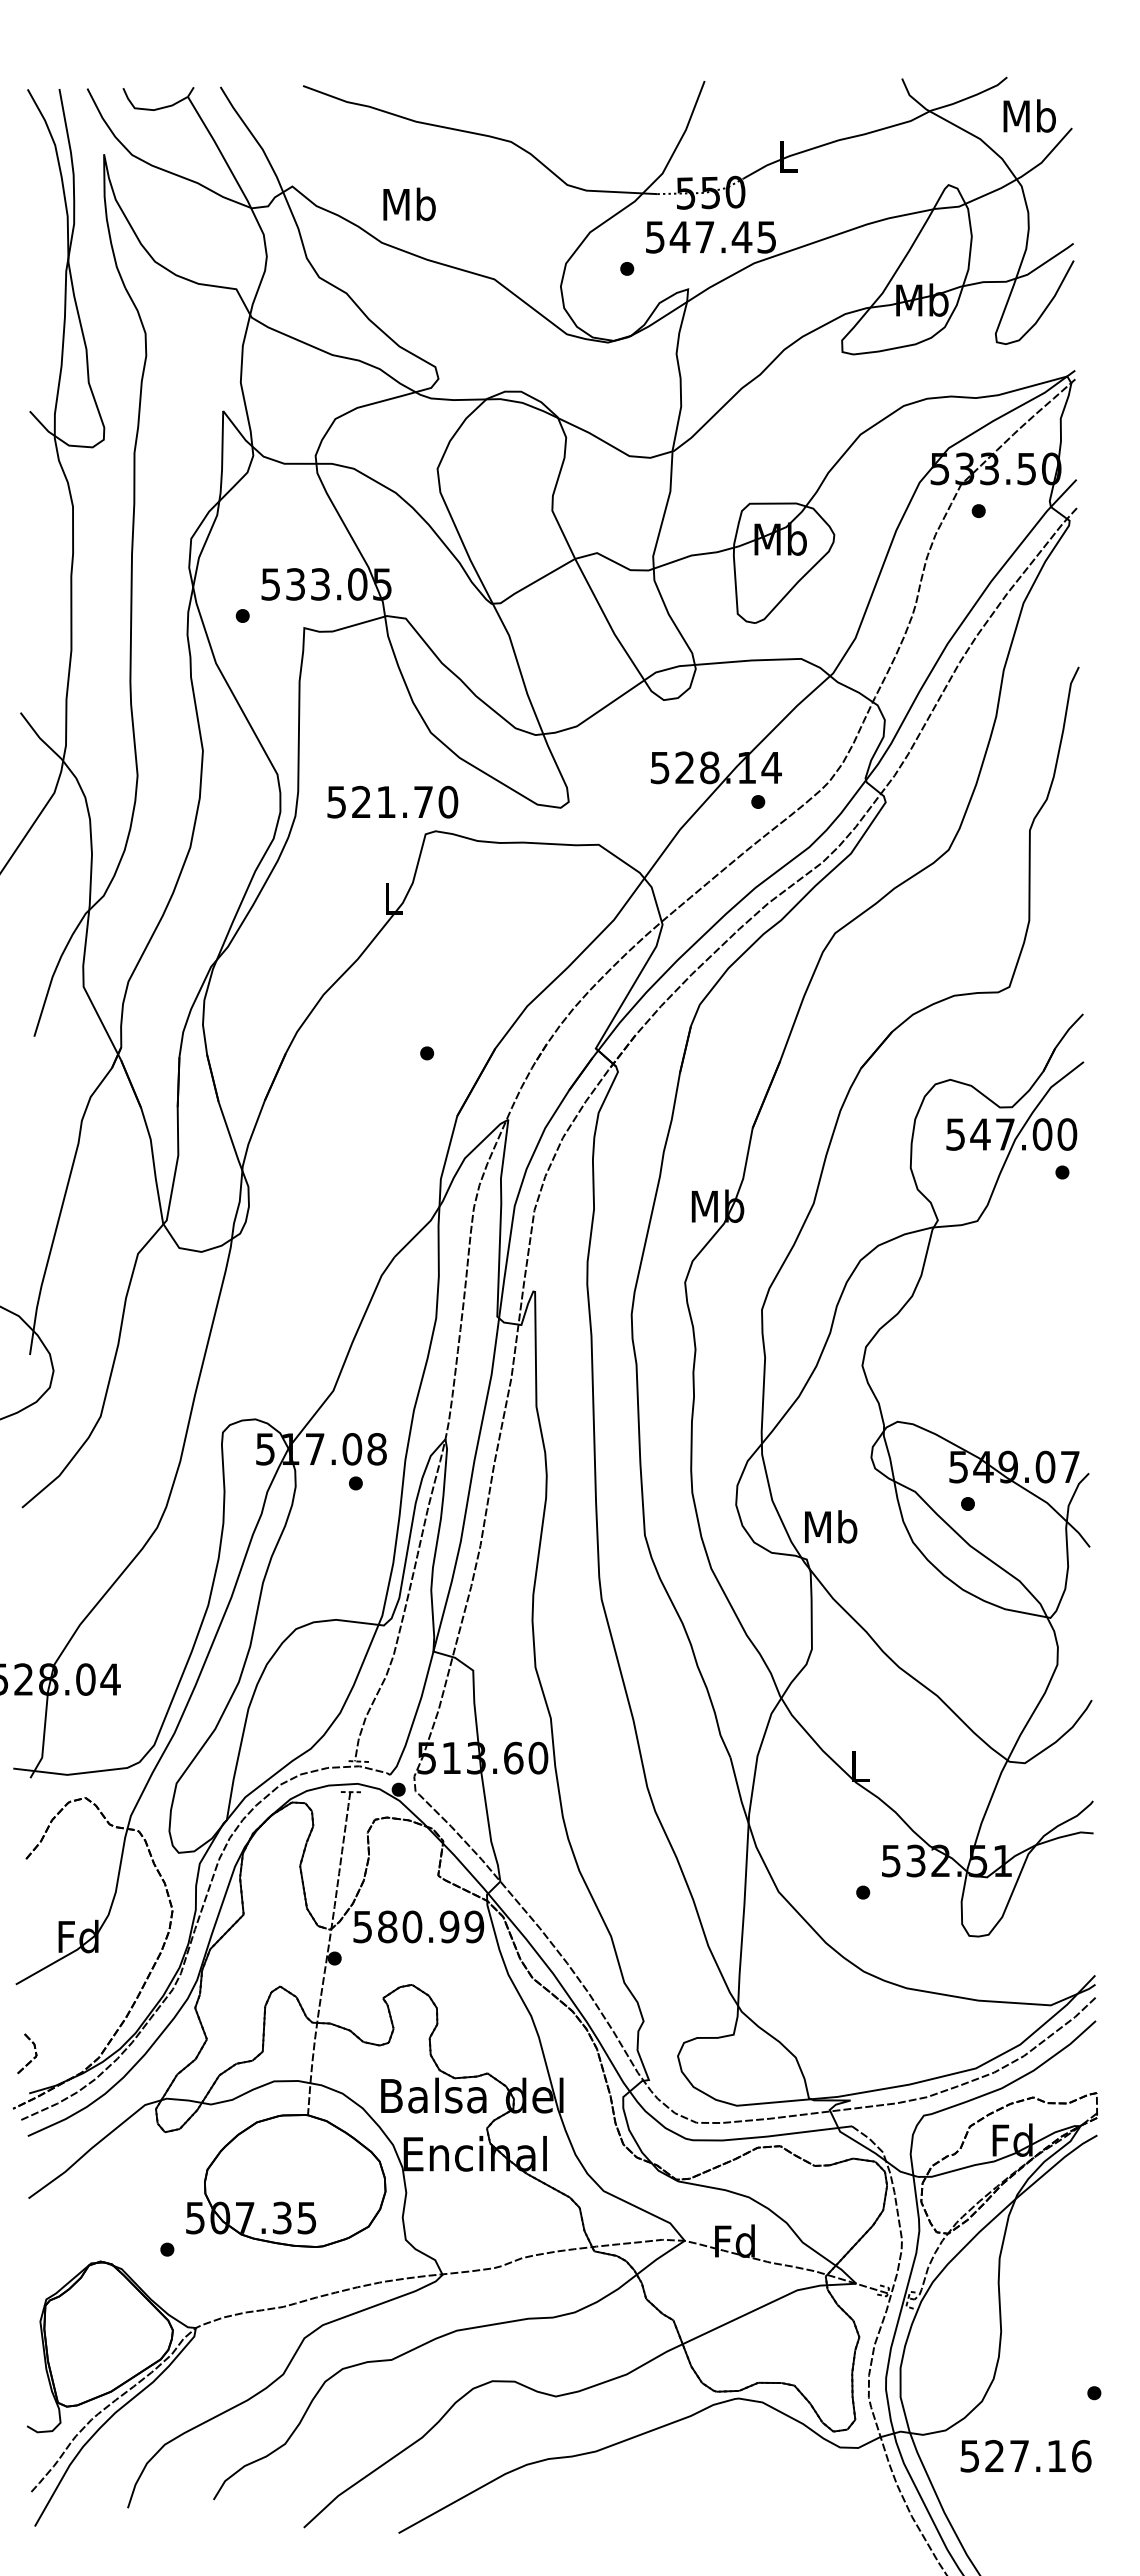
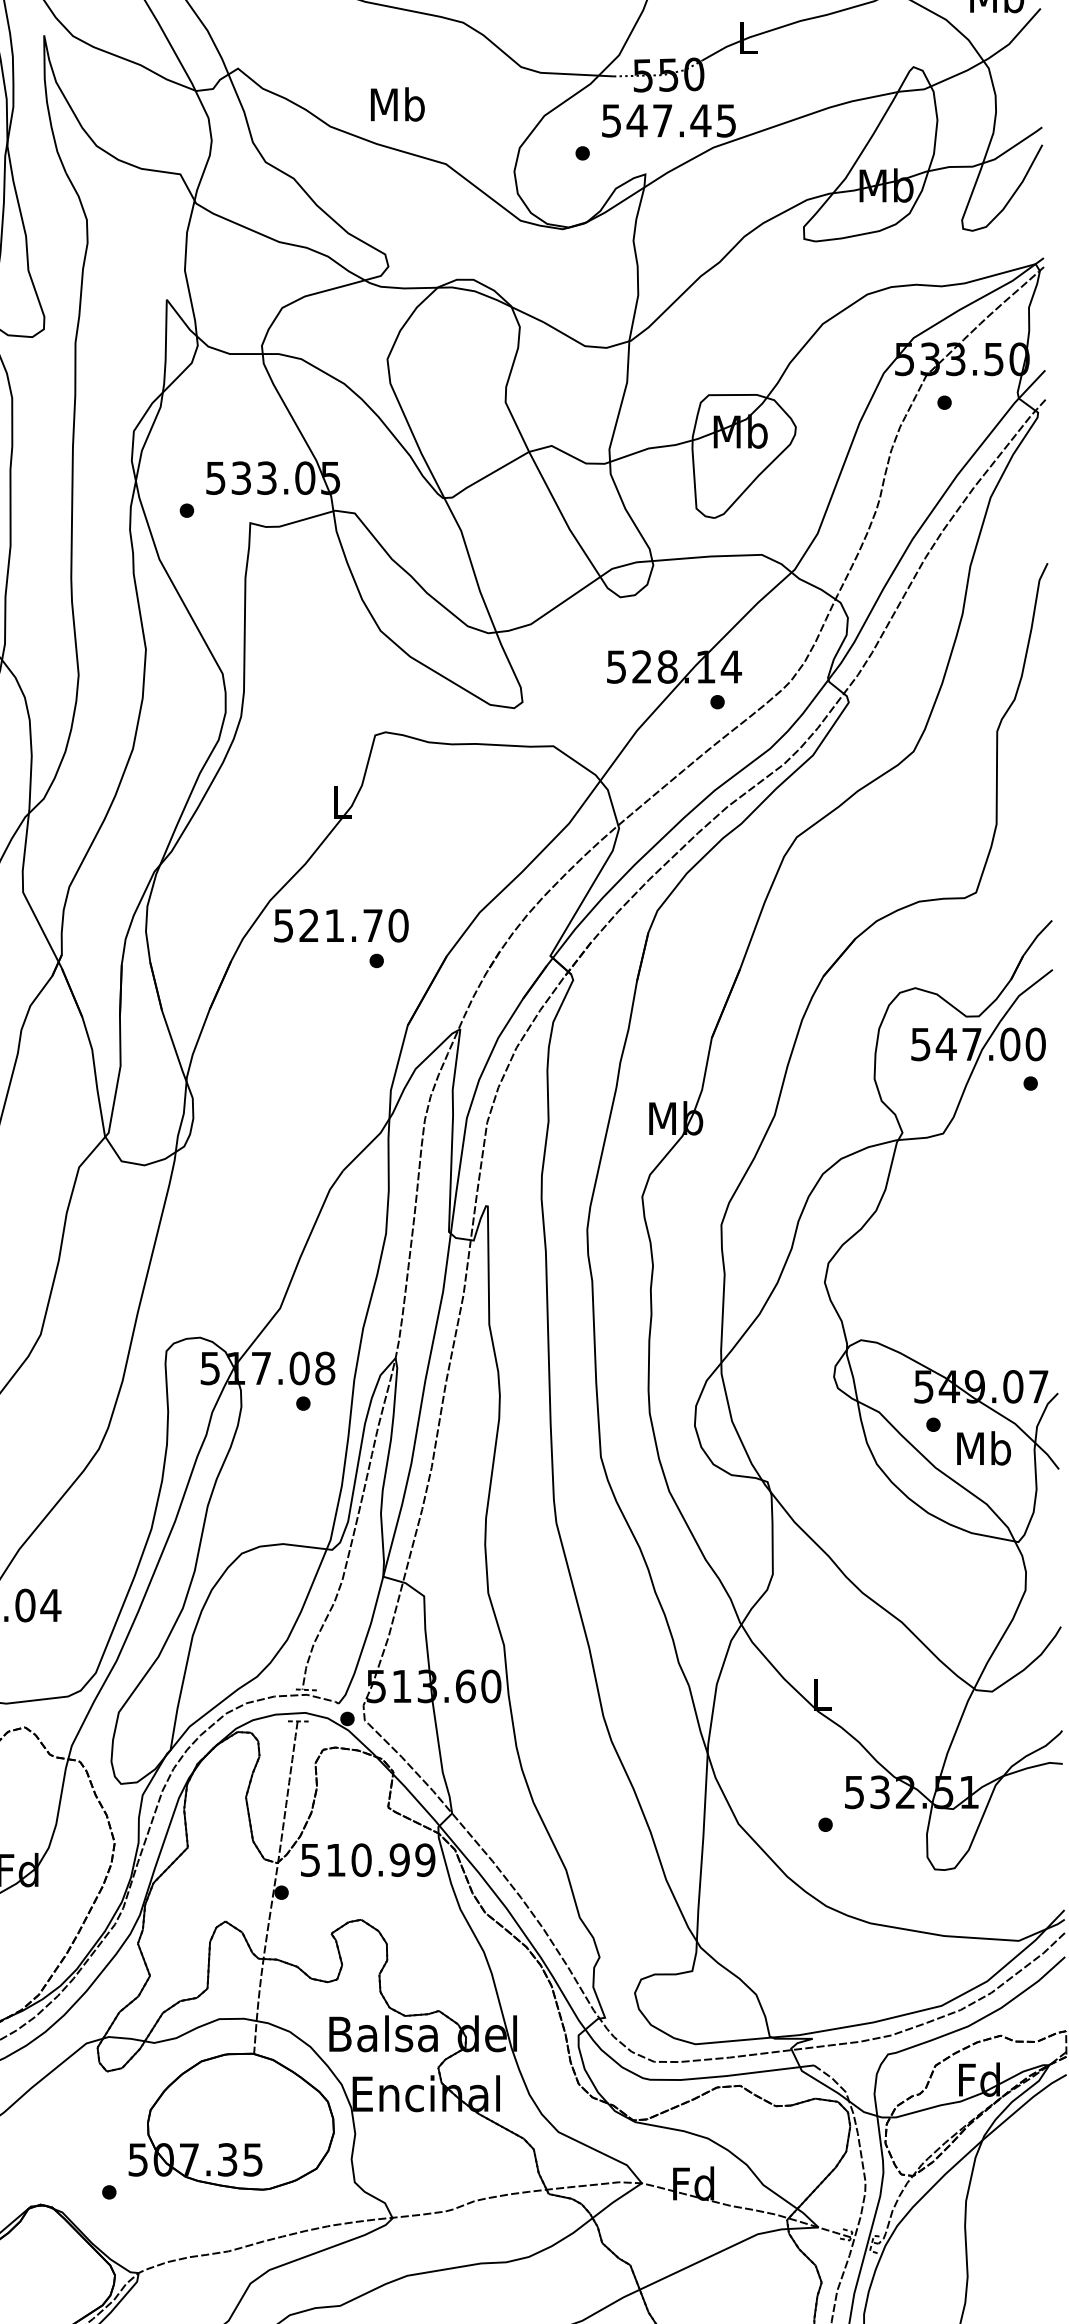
text: (409, 204) -> (397, 104), moved
text: (392, 801) -> (341, 925), moved
text: (831, 1526) -> (984, 1447), moved
text: (387, 1926) -> (335, 1859), 580.99 -> 510.99

